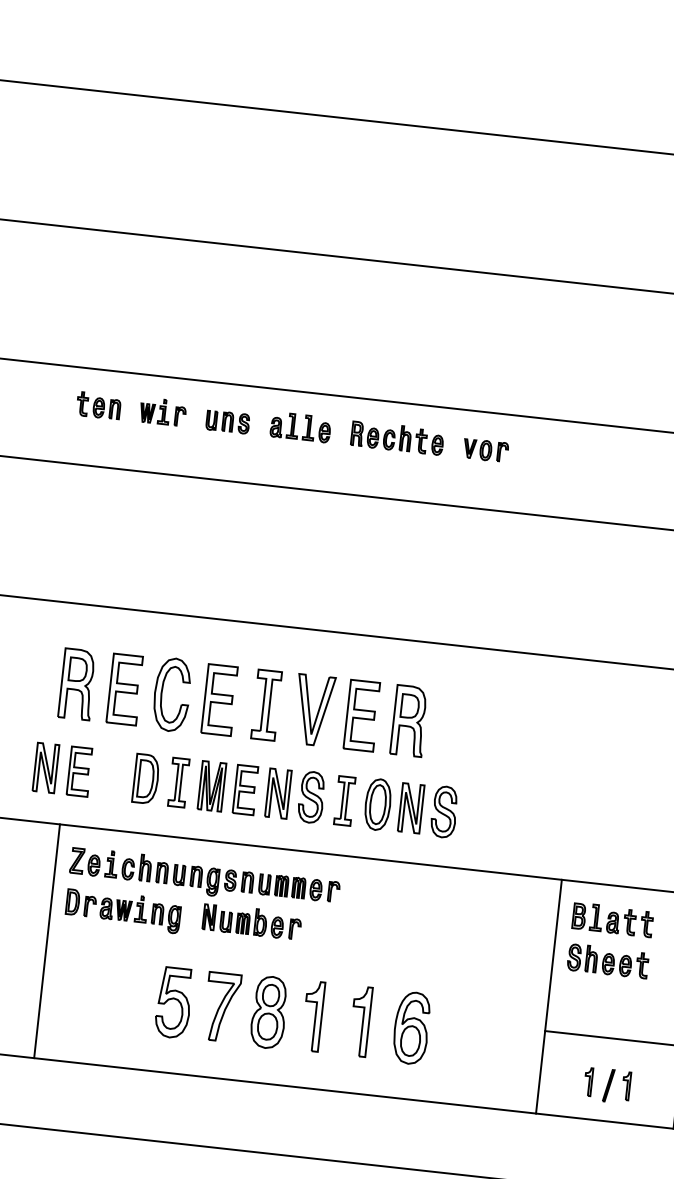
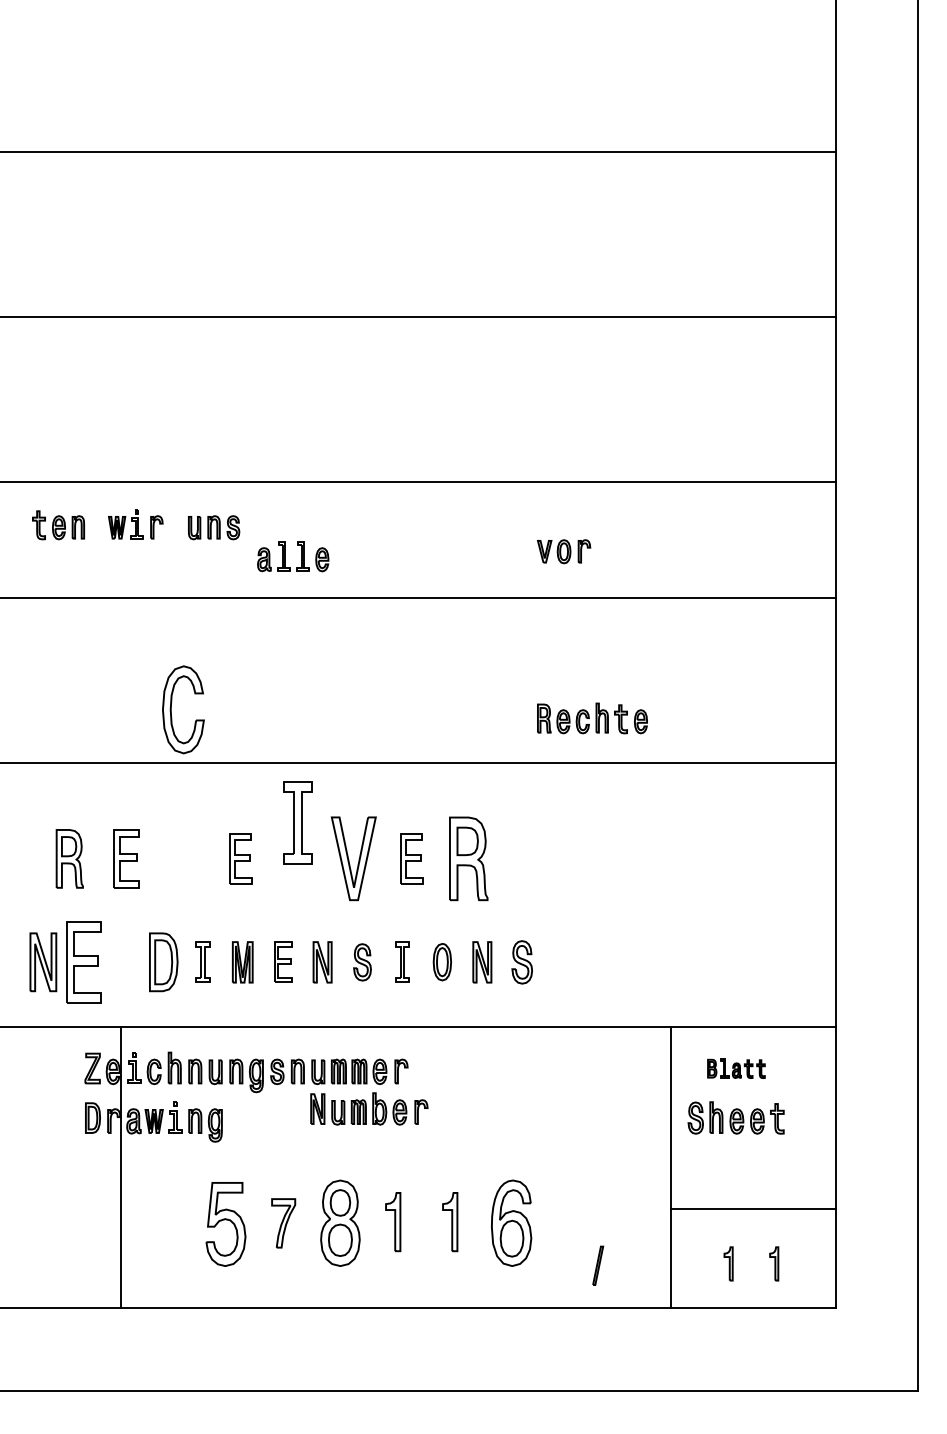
part: (294, 426) -> (285, 556), moved
part: (397, 438) -> (592, 718), moved
part: (486, 450) -> (564, 551), moved
part: (77, 684) -> (69, 858), size x0.7
part: (124, 689) -> (126, 858), size x0.7
part: (162, 693) -> (171, 709), moved
part: (219, 699) -> (240, 858), size x0.6
part: (266, 704) -> (297, 822), moved
part: (361, 715) -> (411, 858), size x0.6
part: (79, 771) -> (83, 961), size x1.4
part: (178, 781) -> (202, 961), size x0.7
part: (211, 786) -> (242, 962), size x0.7
part: (245, 789) -> (283, 961), size x0.7
part: (278, 793) -> (322, 962), size x0.7
part: (311, 797) -> (362, 962), size x0.6
part: (344, 800) -> (402, 961), size x0.7
part: (378, 804) -> (442, 961), size x0.6
part: (411, 808) -> (482, 962), size x0.7
part: (444, 812) -> (522, 962), size x0.7
part: (612, 920) -> (736, 1068), size x0.6
part: (252, 921) -> (369, 1108), moved
line: (47, 940) -> (121, 1167), moved
part: (221, 1007) -> (283, 1223), size x0.6
part: (313, 1015) -> (393, 1221), size x0.7
part: (360, 1021) -> (450, 1221), size x0.7
part: (609, 1085) -> (598, 1265), moved

